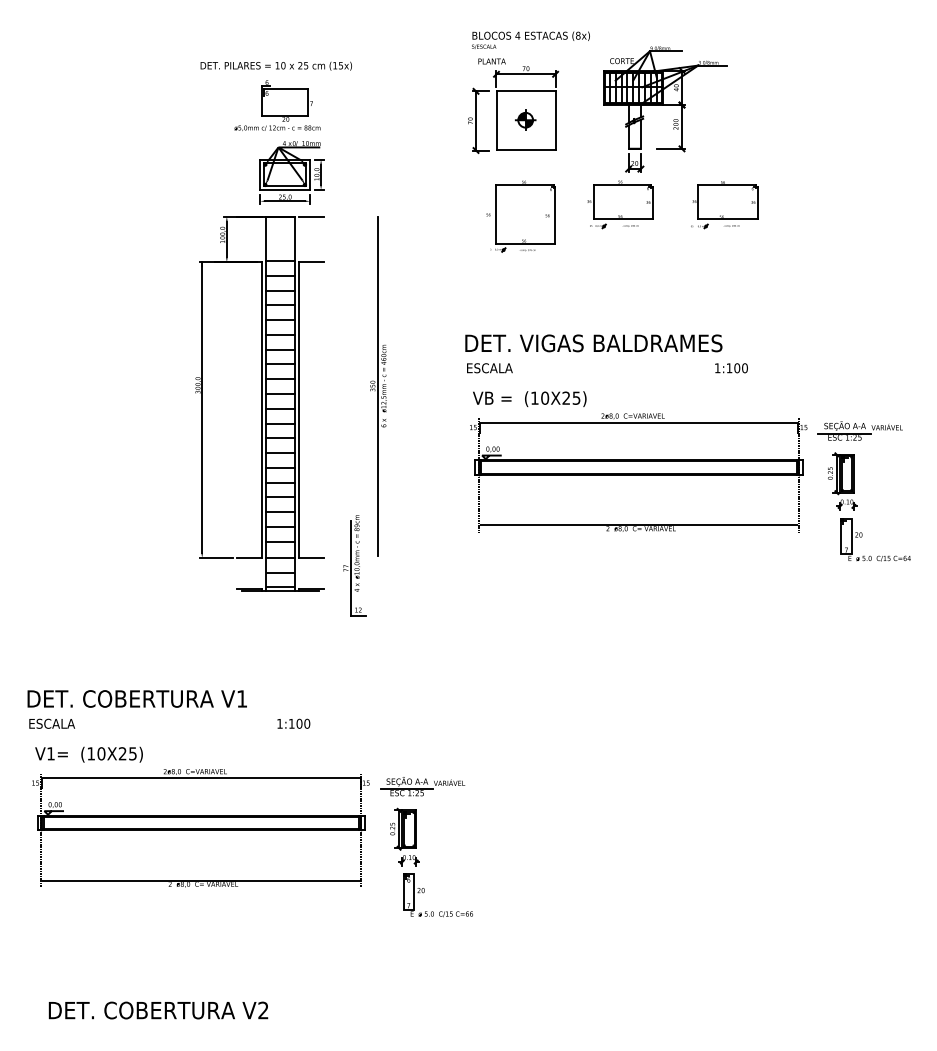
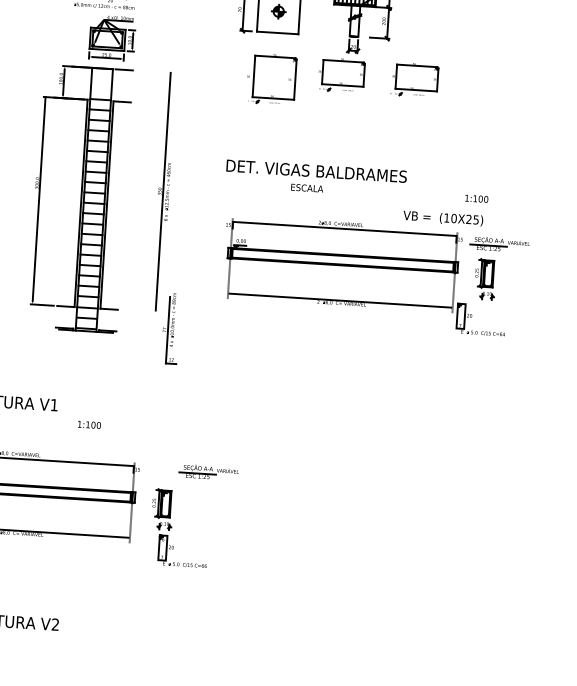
text: (607, 368) -> (389, 193), moved
text: (529, 398) -> (443, 218), moved
part: (862, 536) -> (472, 317), moved
part: (354, 565) -> (170, 328), moved
part: (422, 786) -> (208, 472), moved

